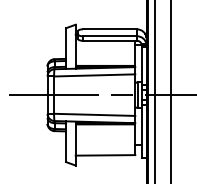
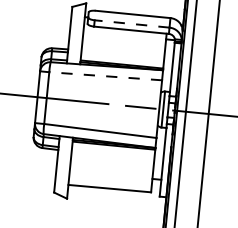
line: (109, 36) -> (131, 24), solid -> dashed
line: (94, 75) -> (105, 76), solid -> dashed

